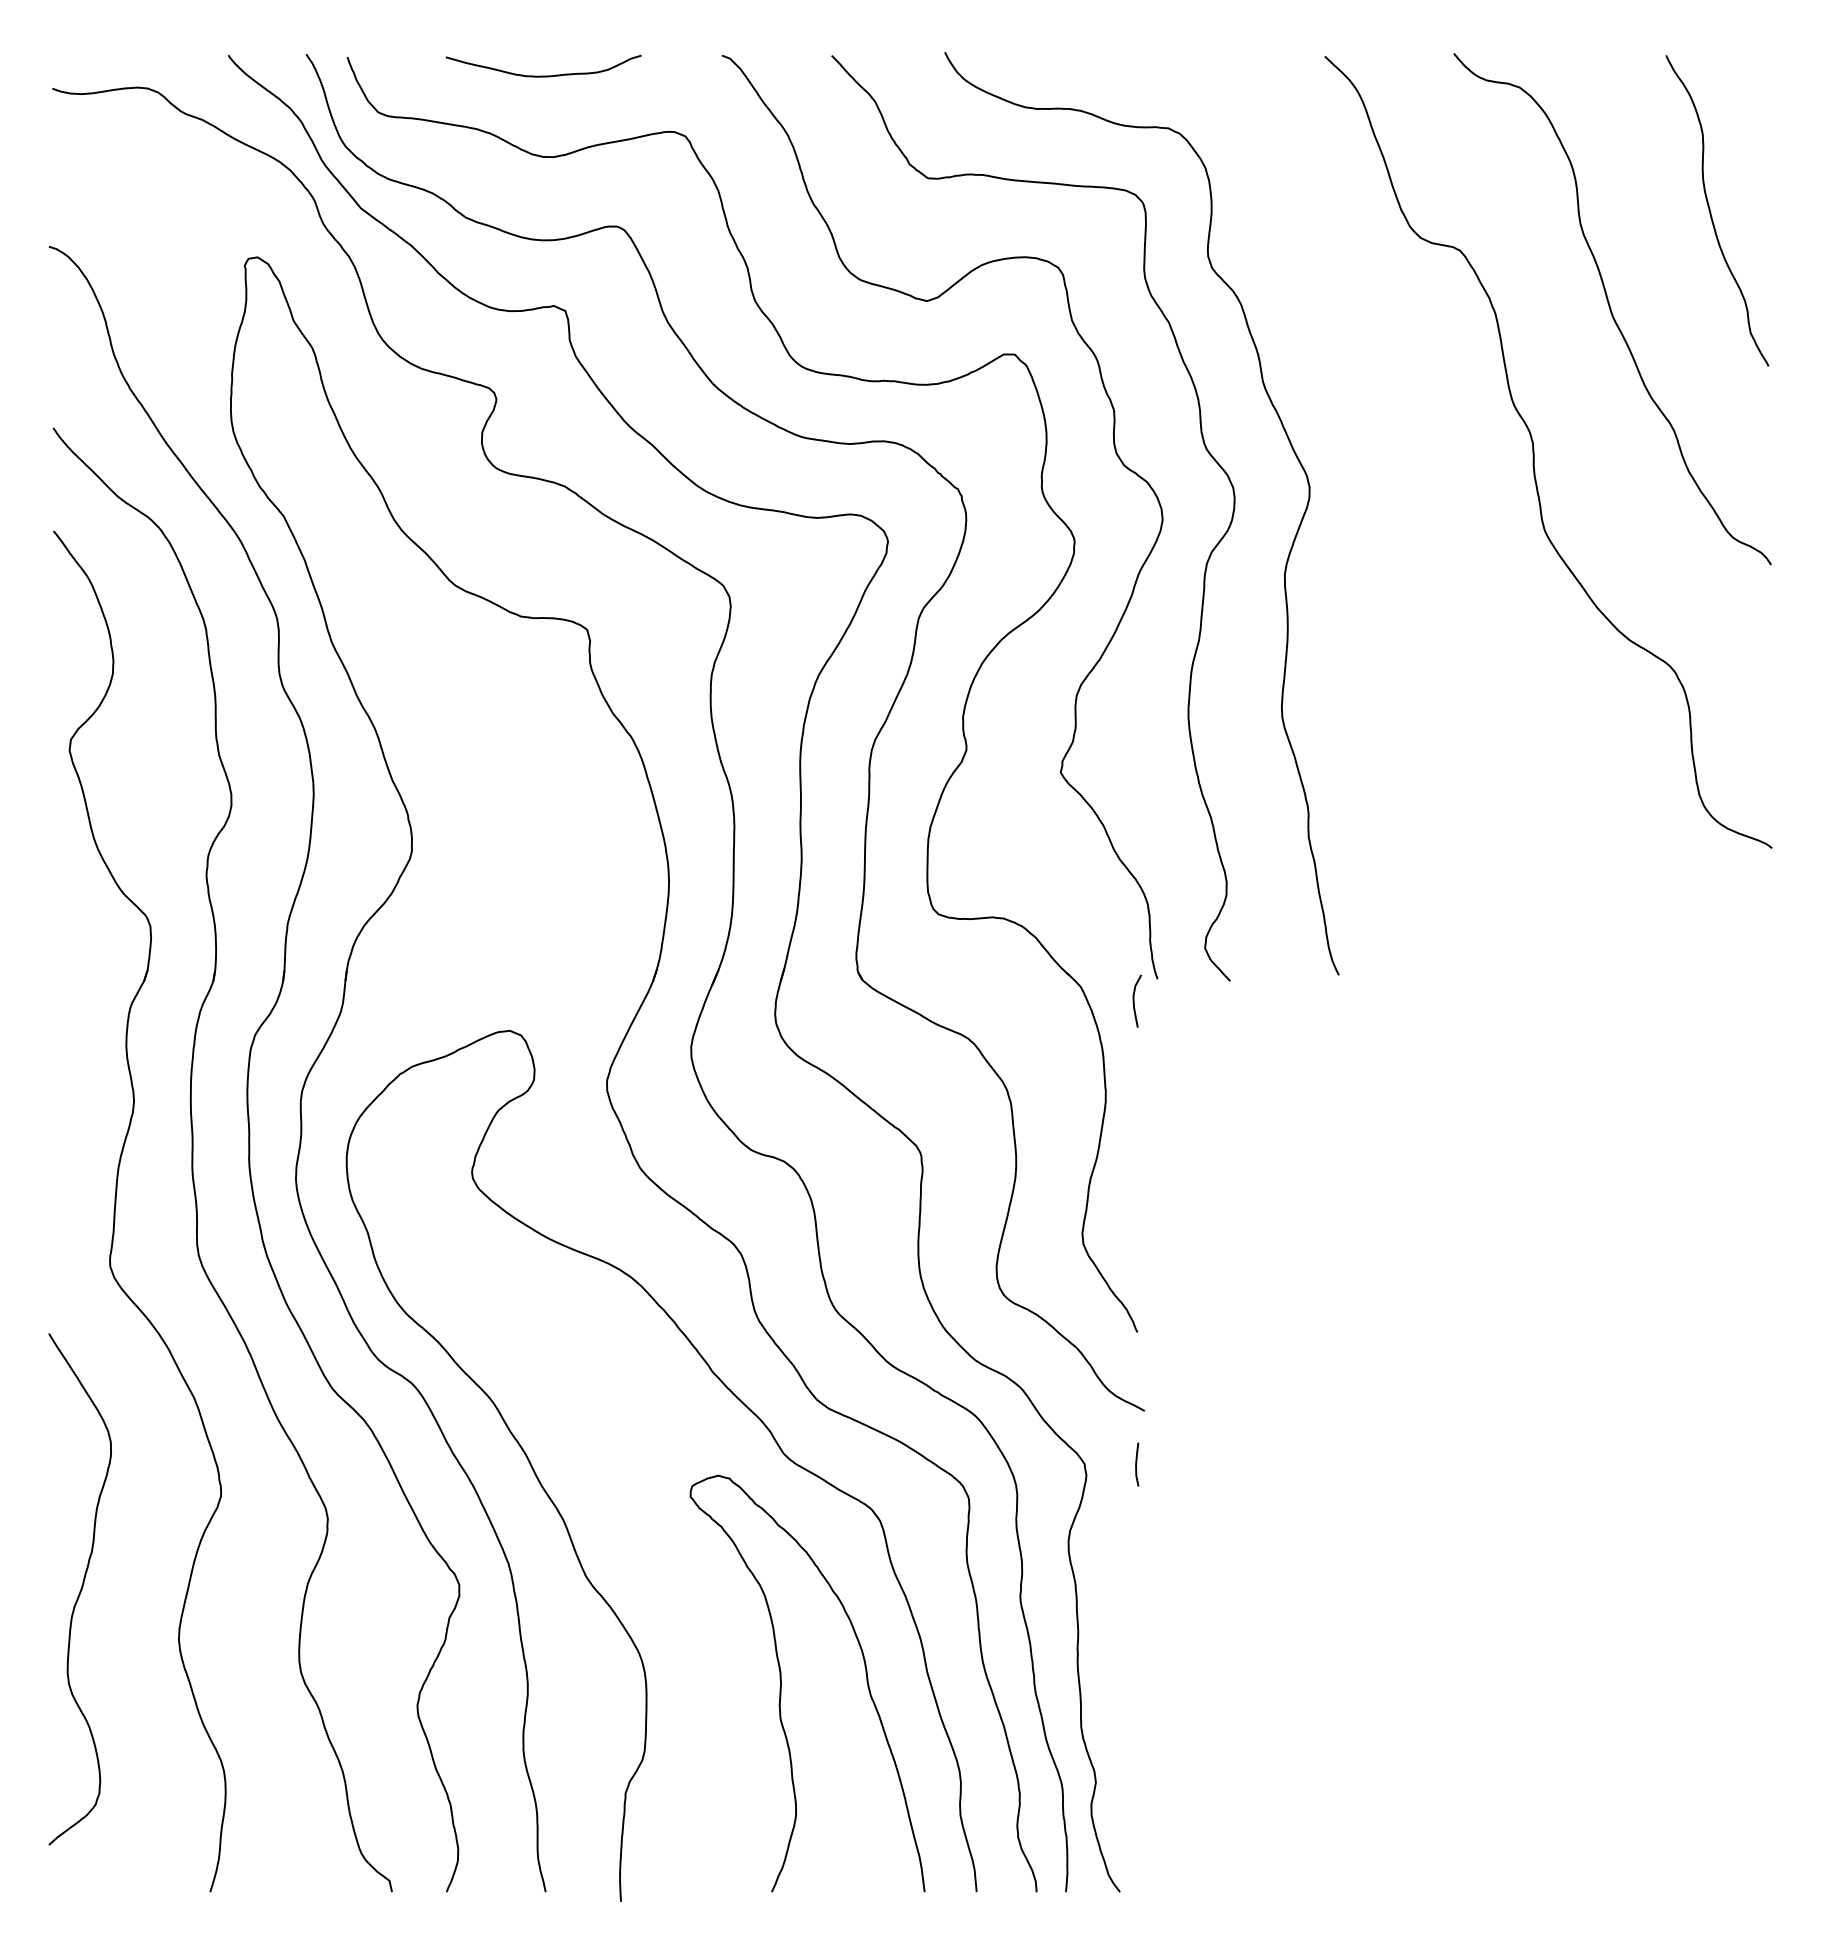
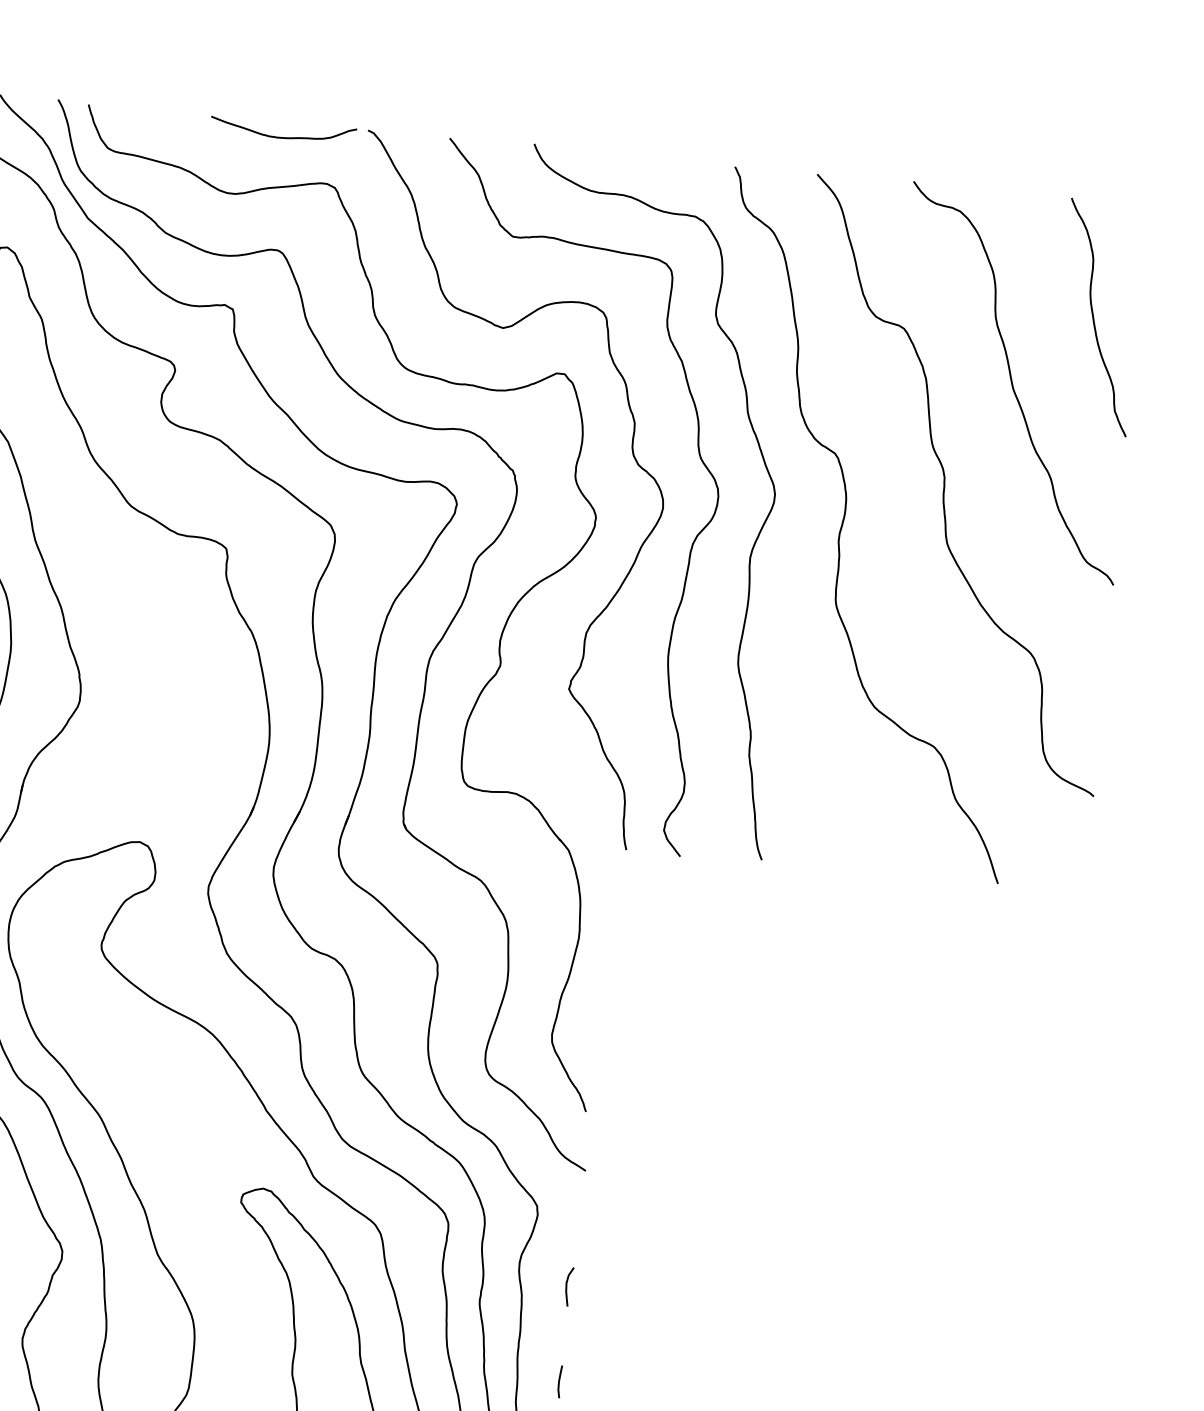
curve: (543, 75) -> (282, 137), moved
curve: (1405, 510) -> (844, 518), added
curve: (1134, 1000) -> (567, 1286), moved
line: (1137, 1463) -> (560, 1381), moved

